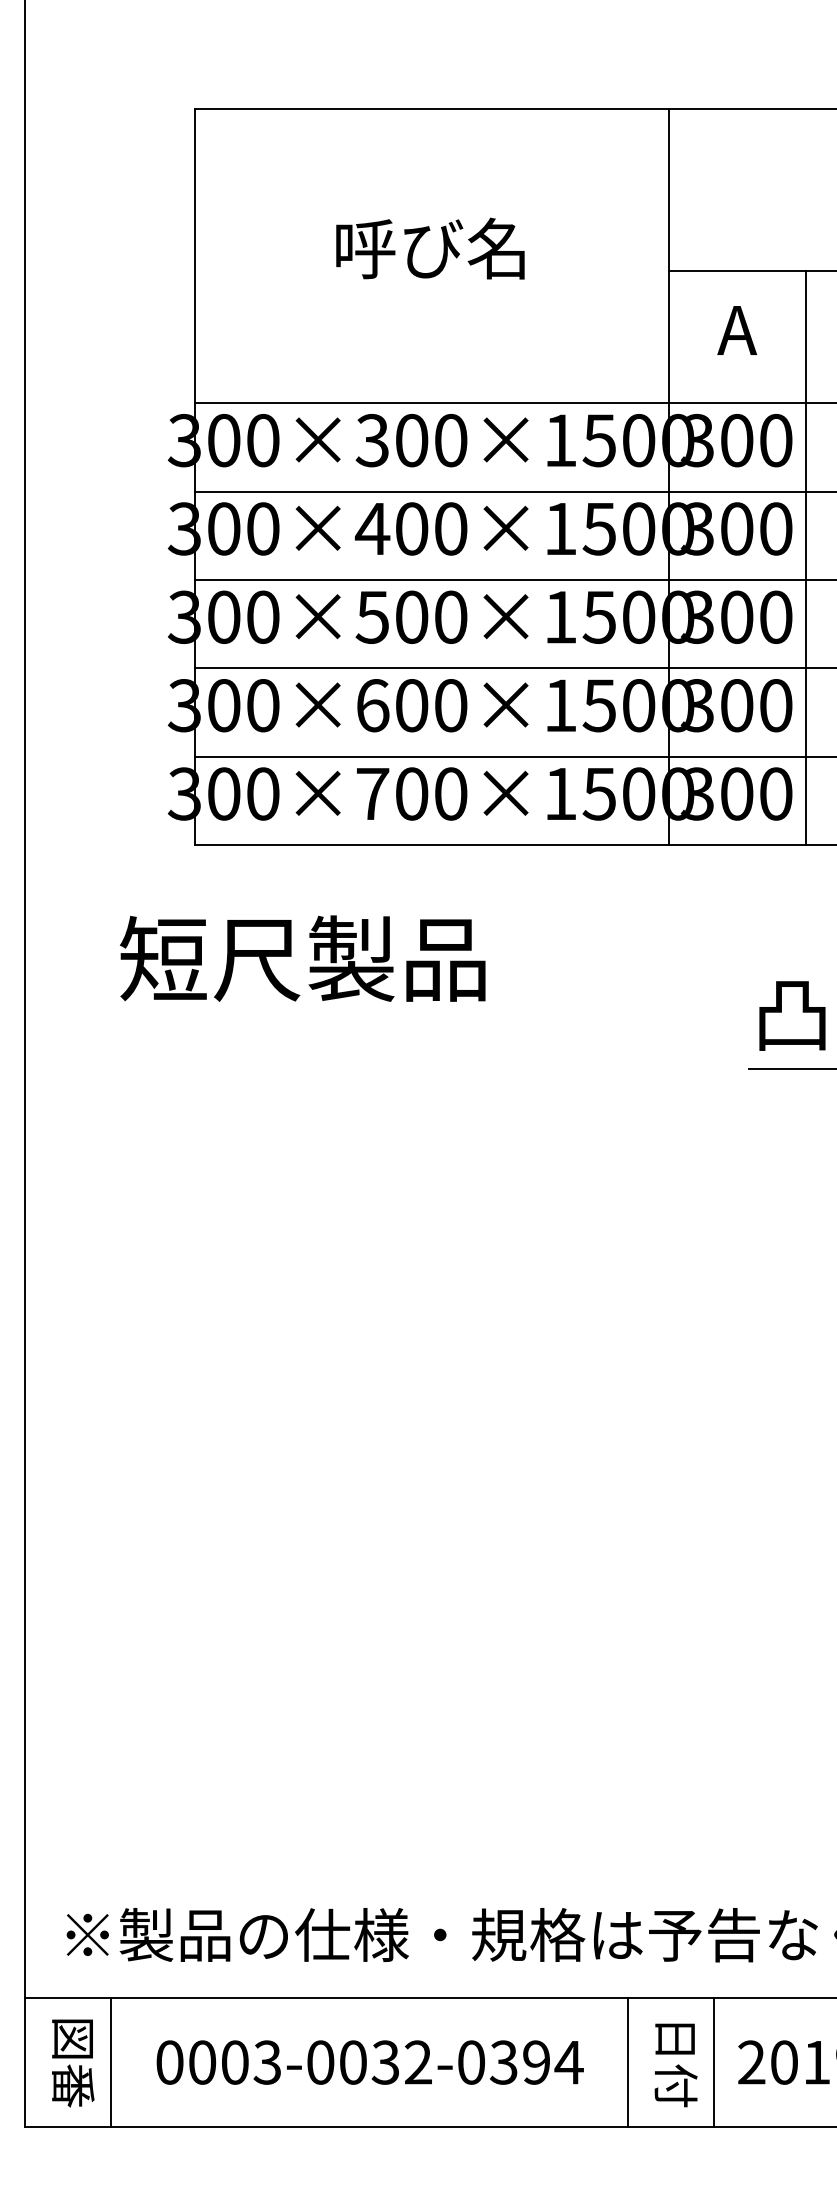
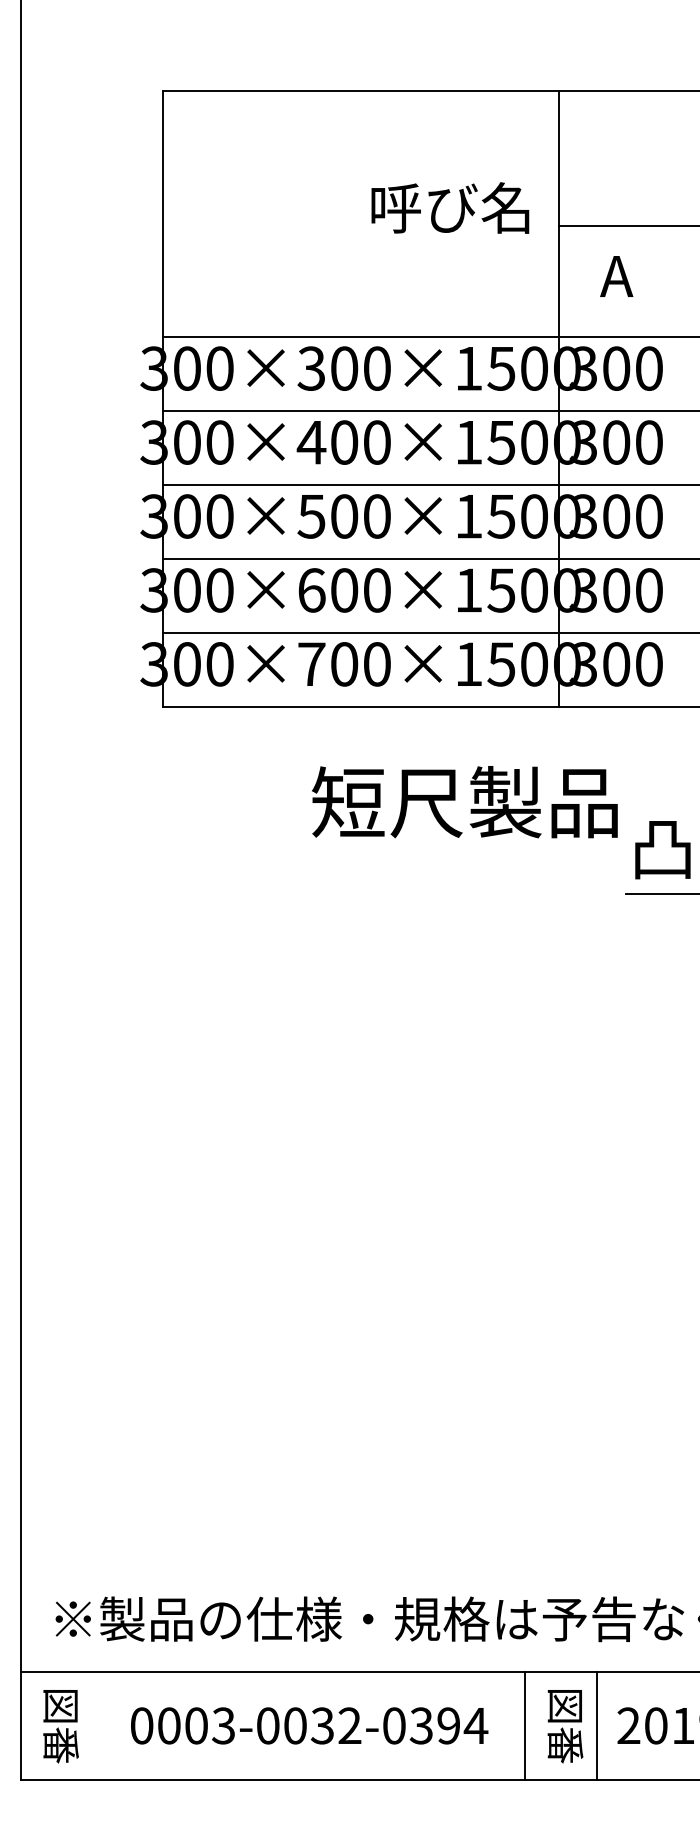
text: (430, 248) -> (450, 207), moved
line: (805, 557) -> (673, 466), removed
text: (302, 958) -> (464, 802), moved
line: (111, 2062) -> (93, 1725), removed
text: (675, 2063) -> (565, 1726), 日付 -> 図番

